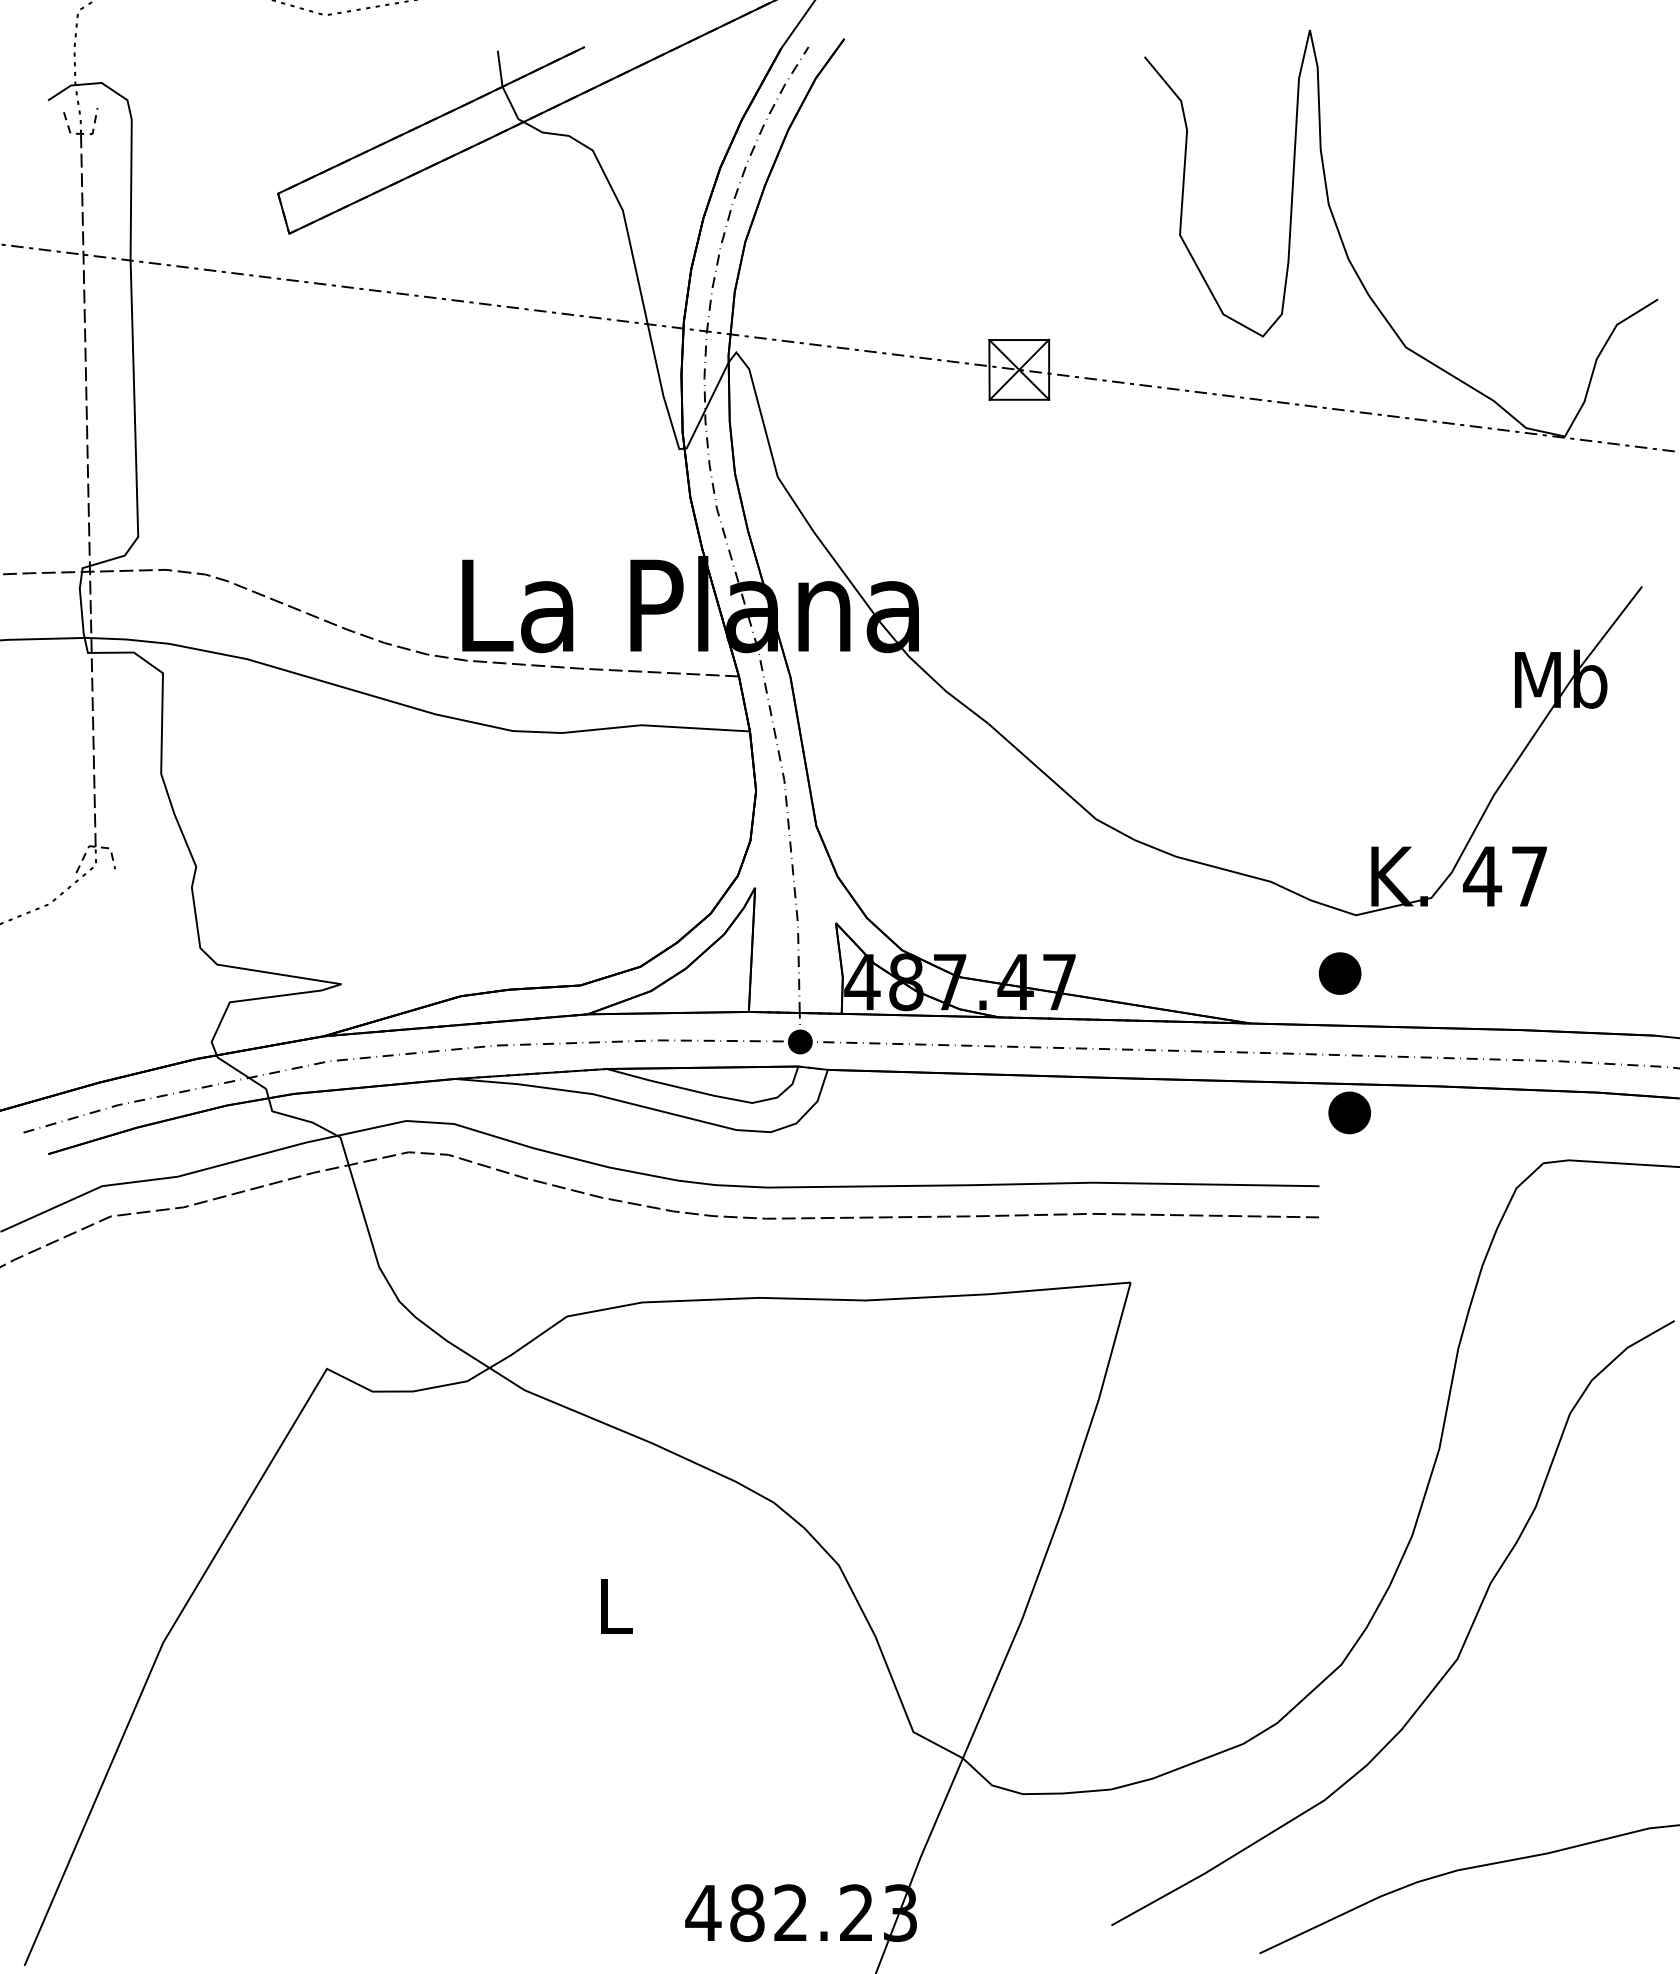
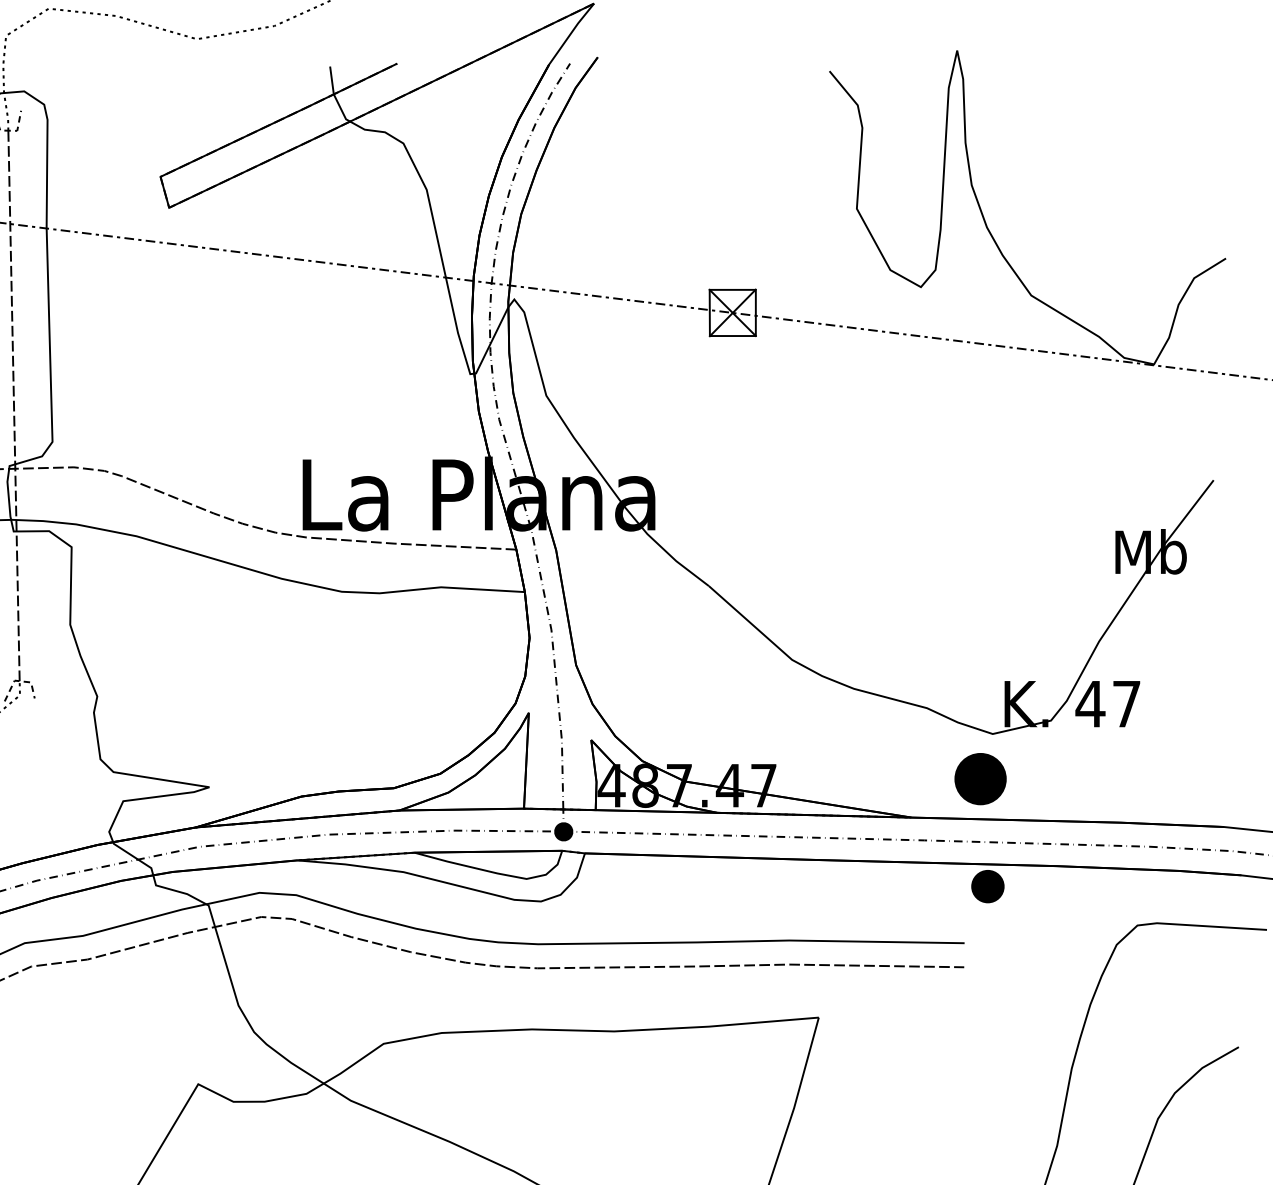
part: (1339, 973) -> (980, 778), size x1.6

